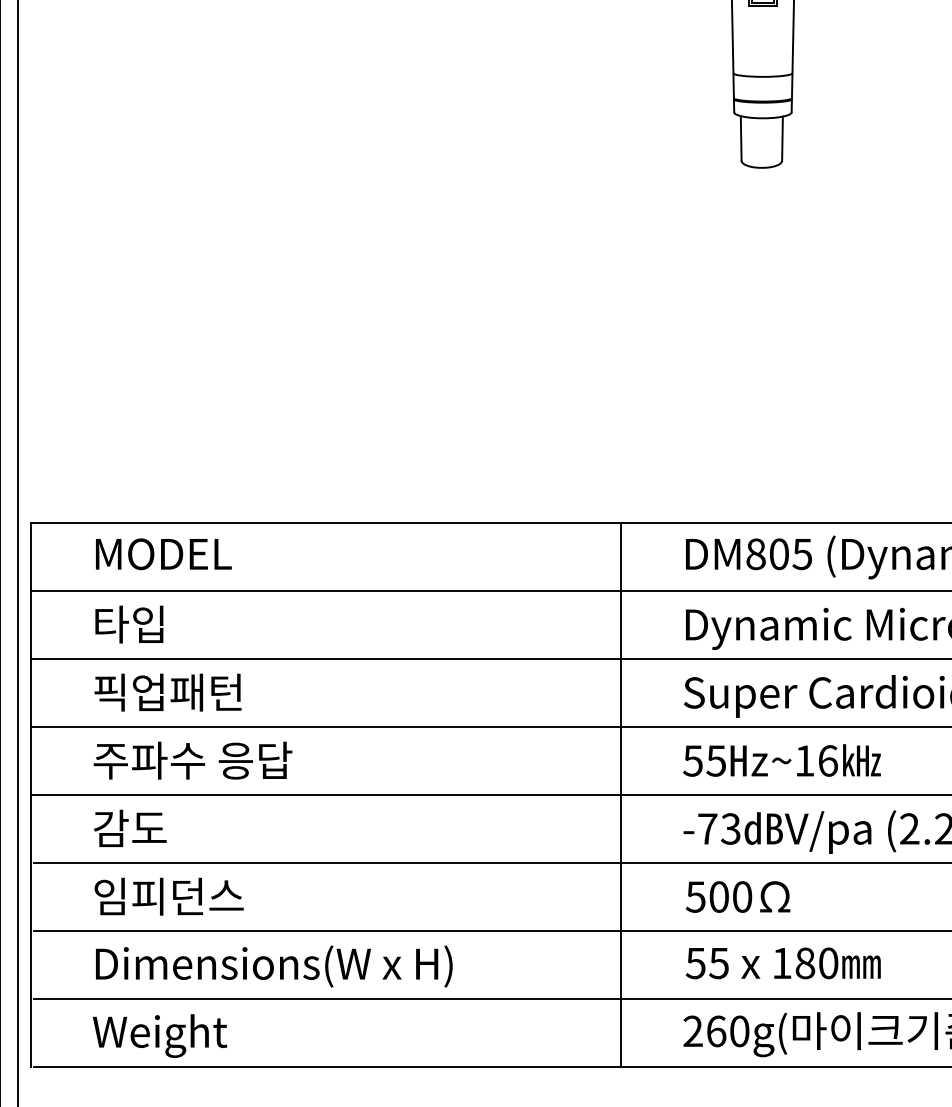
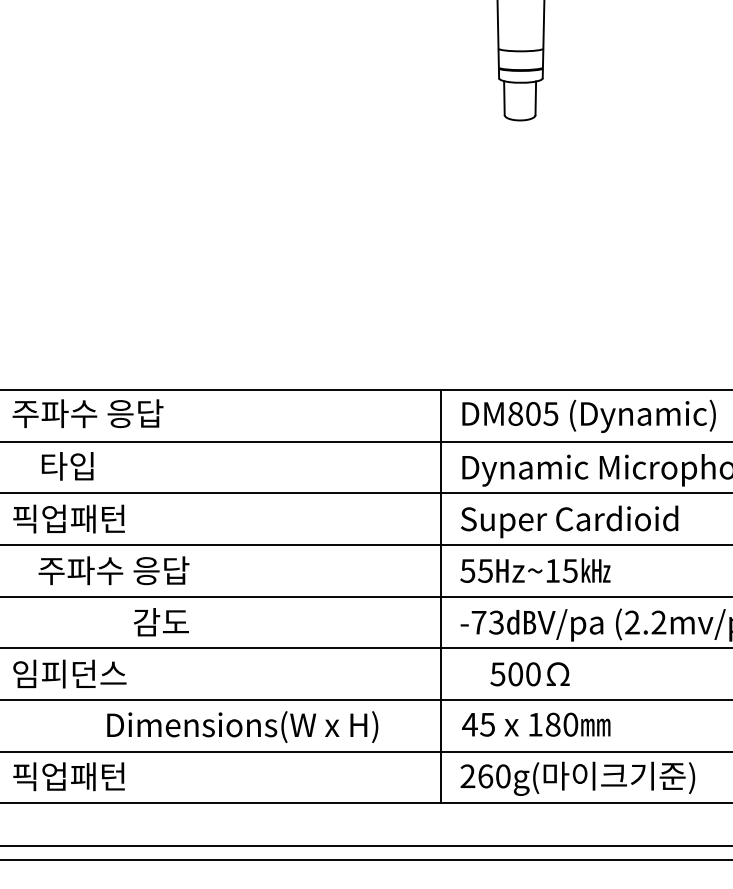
text: (192, 553) -> (87, 413), MODEL -> 주파수 응답
text: (129, 624) -> (67, 466), moved
text: (192, 760) -> (113, 570), moved
text: (826, 760) -> (569, 570), ~16 -> ~15
line: (621, 794) -> (441, 596), moved
text: (129, 828) -> (160, 622), moved
text: (737, 897) -> (529, 674), moved
text: (695, 963) -> (469, 724), 55 -> 45
text: (273, 965) -> (242, 726), moved
text: (167, 1035) -> (68, 779), Weight -> 픽업패턴

